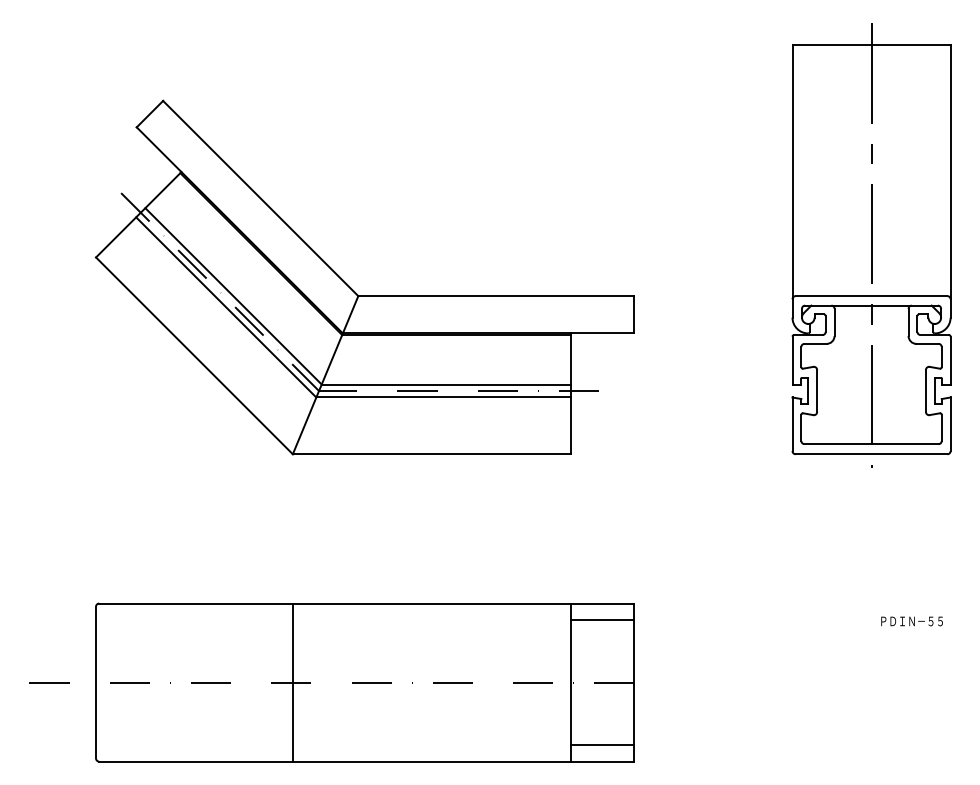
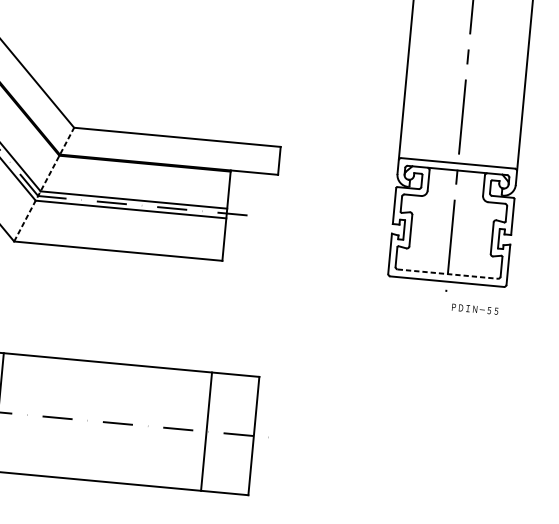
line: (325, 375) -> (44, 184), solid -> dashed
line: (872, 444) -> (448, 274), solid -> dashed
line: (602, 620) -> (234, 387), removed
text: (911, 621) -> (474, 309), moved
line: (602, 744) -> (225, 480), removed

